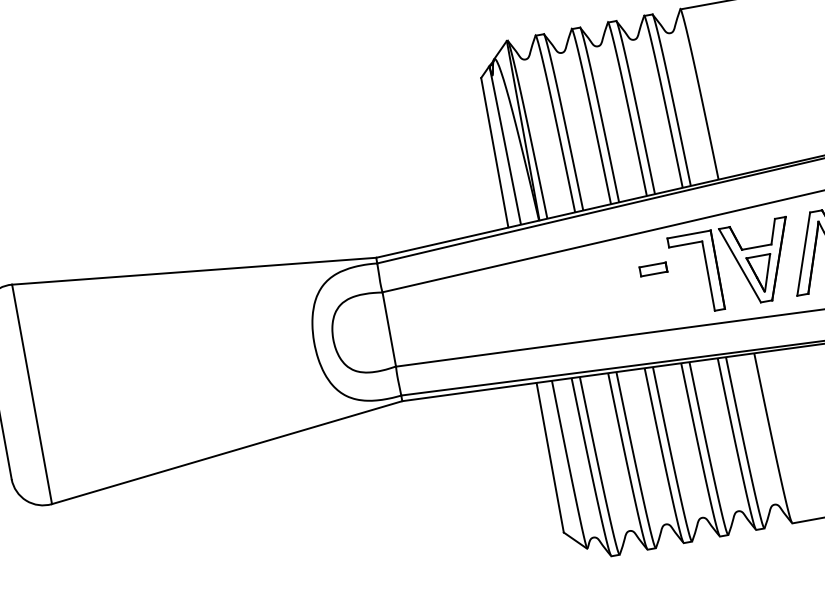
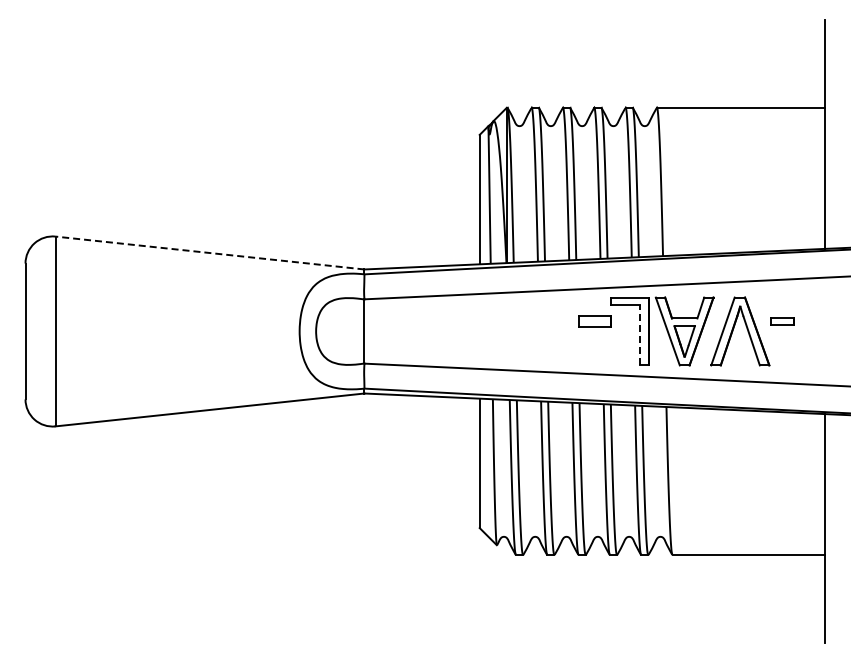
part: (653, 269) -> (594, 321), size x1.4
line: (193, 270) -> (209, 252), solid -> dashed
line: (708, 276) -> (639, 335), solid -> dashed

